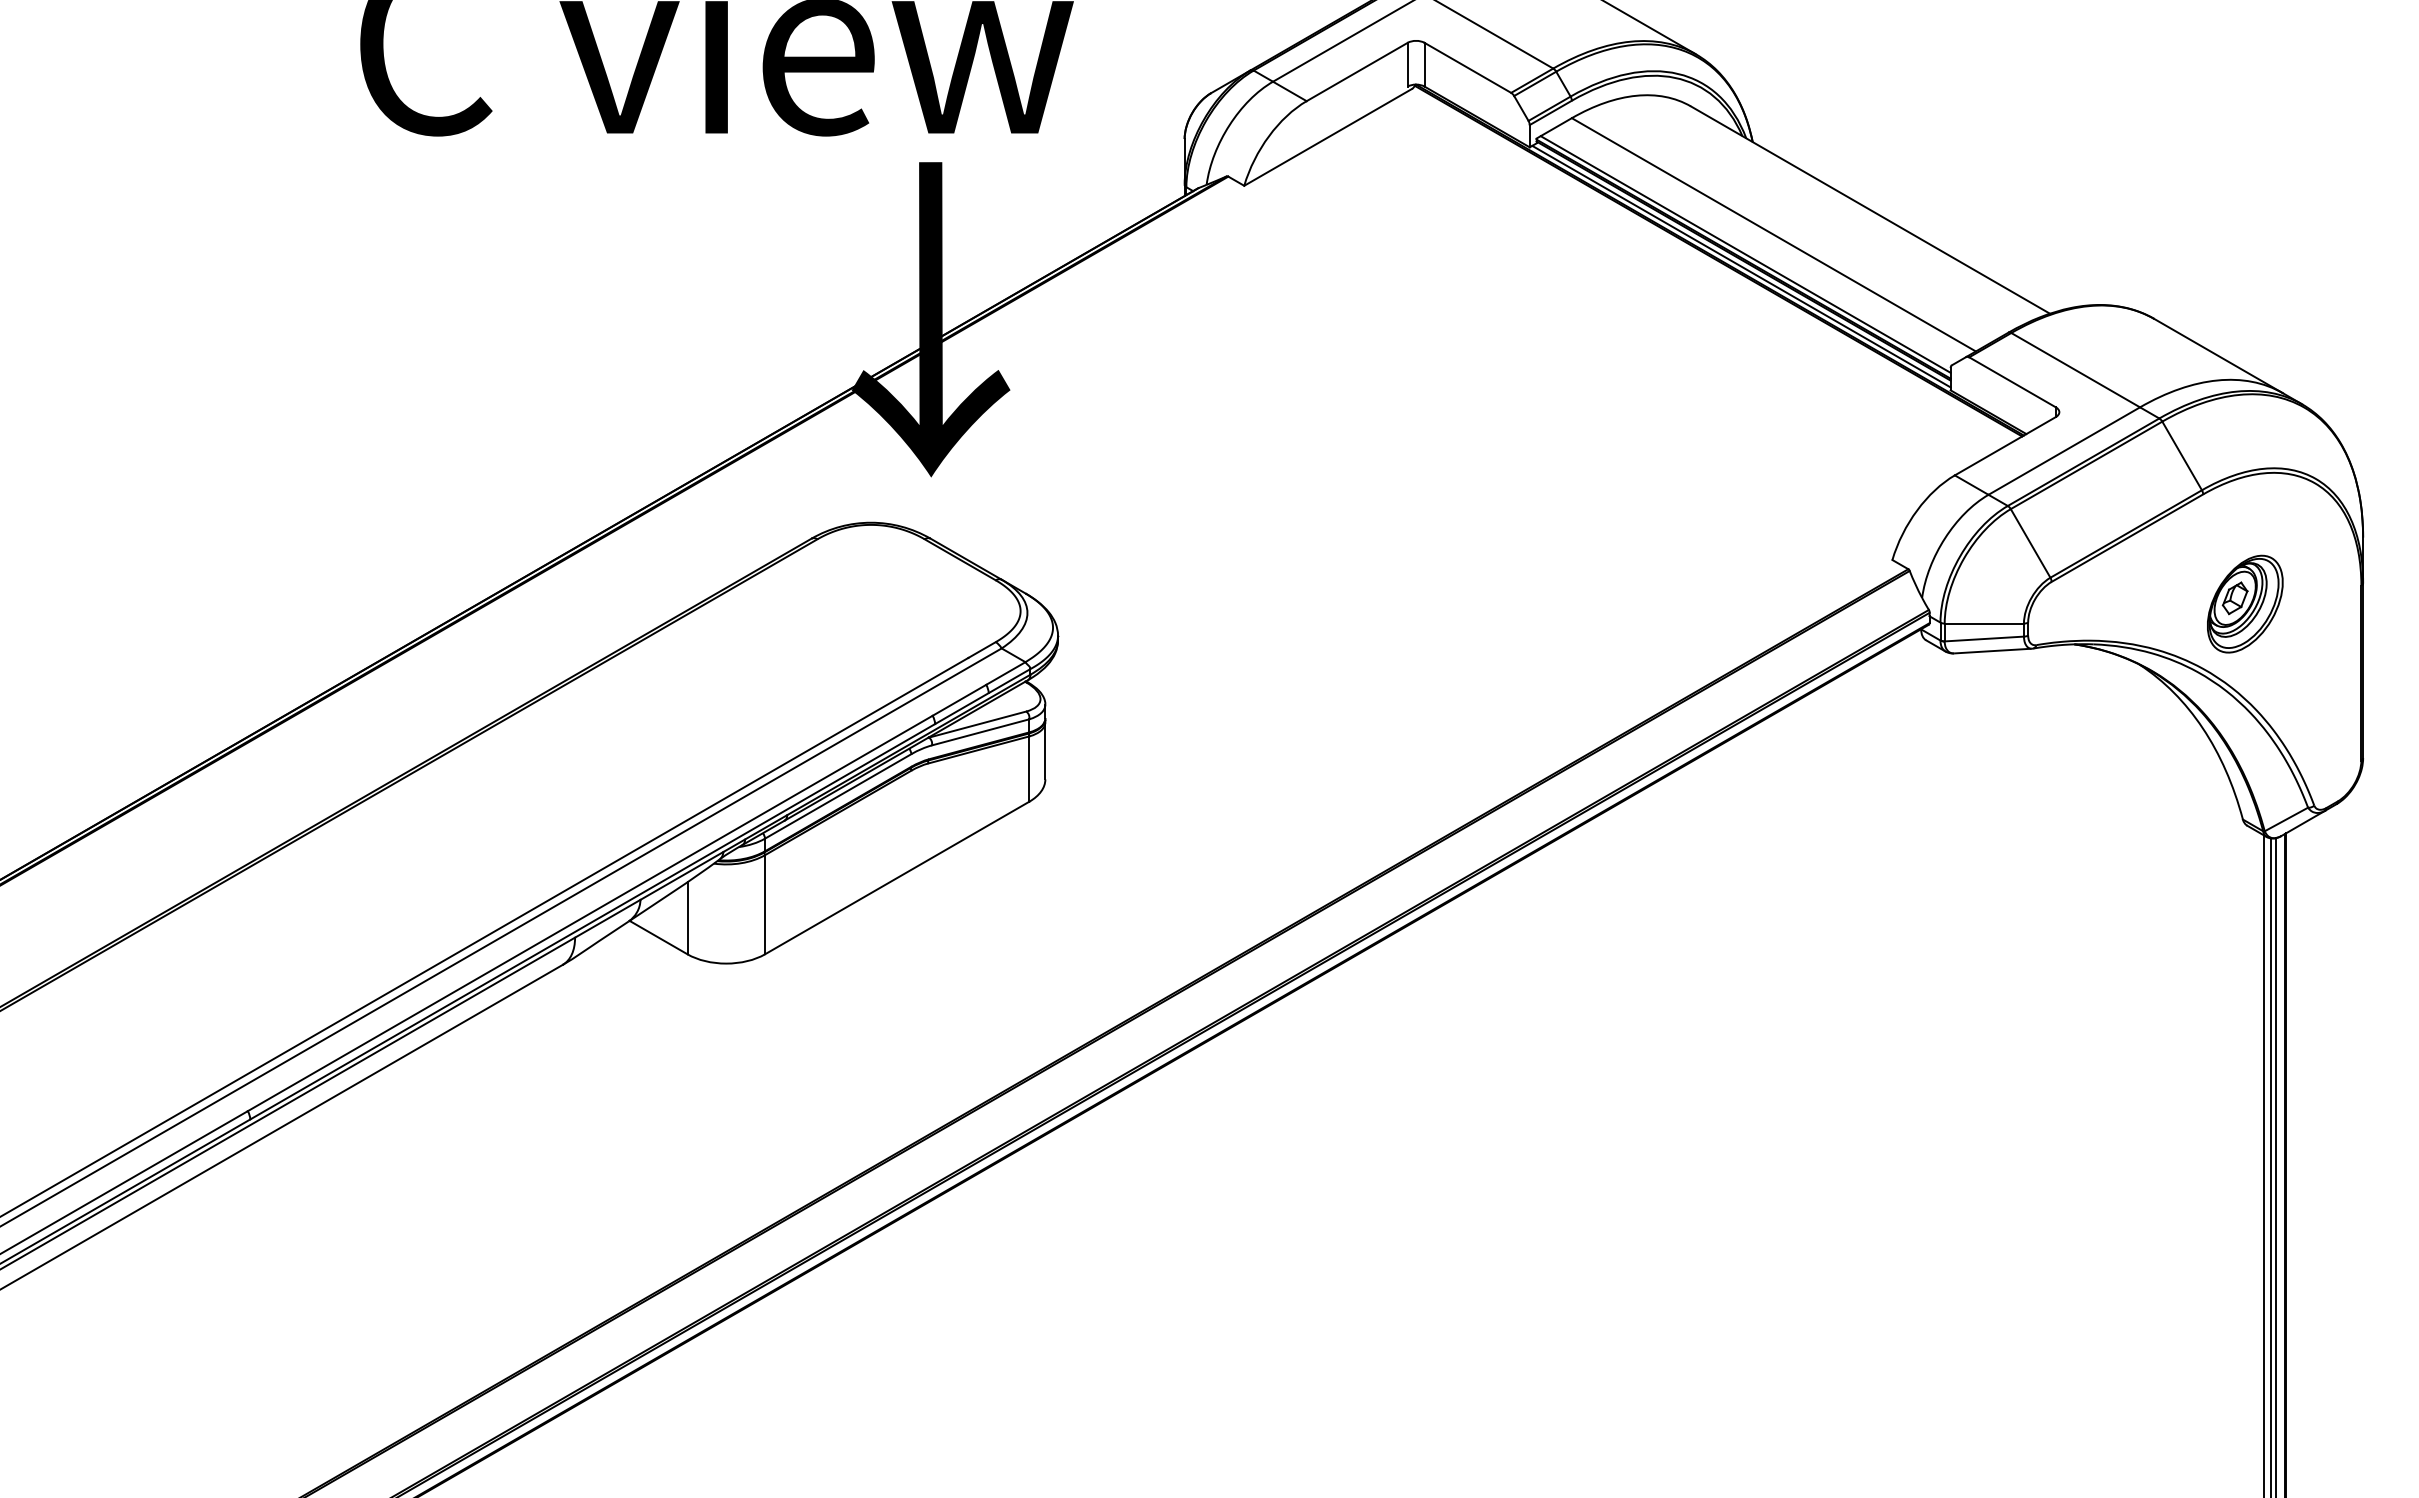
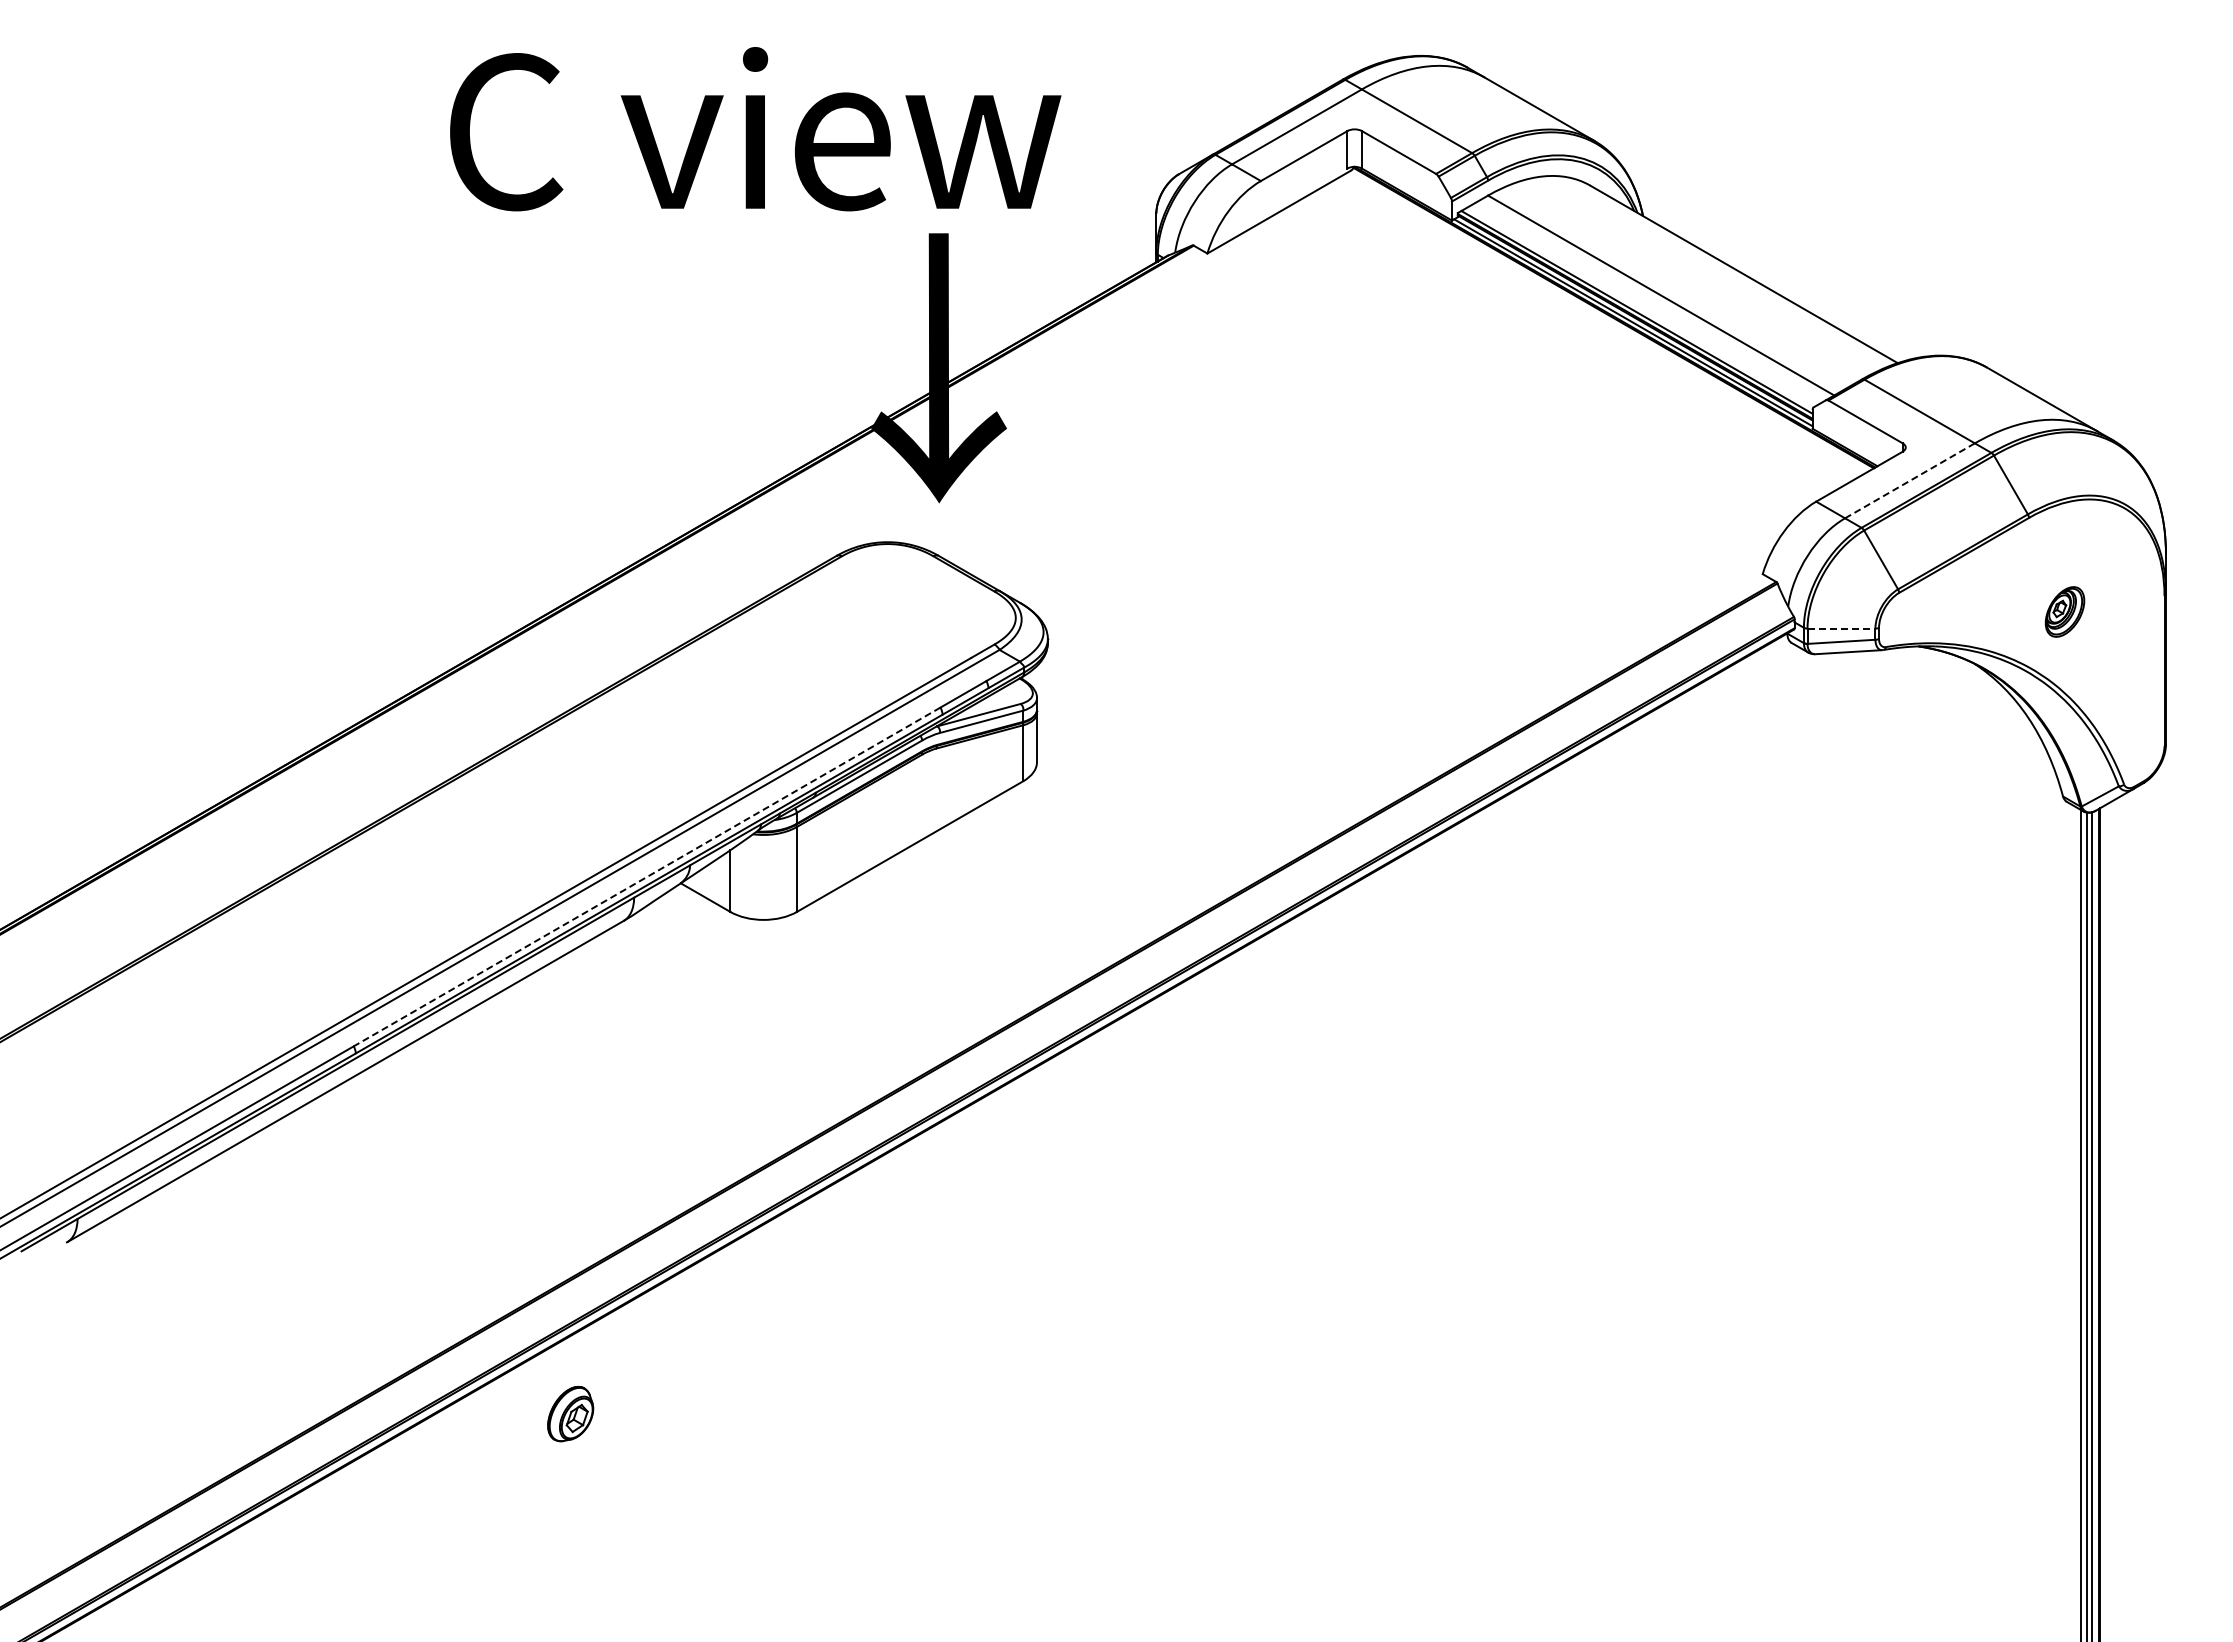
line: (2063, 450) -> (1909, 480), solid -> dashed
part: (2244, 603) -> (2064, 611), size x0.6
line: (1984, 623) -> (1841, 628), solid -> dashed
line: (590, 912) -> (647, 876), solid -> dashed

